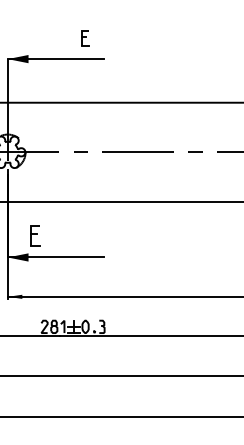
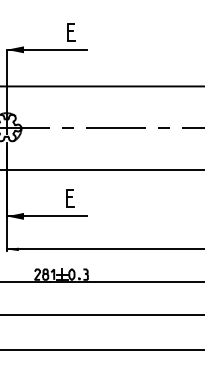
part: (85, 38) -> (71, 32), size x1.43
part: (35, 235) -> (70, 197), moved

